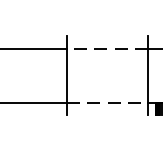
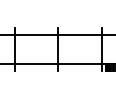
line: (107, 48) -> (79, 34), dashed -> solid
line: (107, 102) -> (79, 63), dashed -> solid

